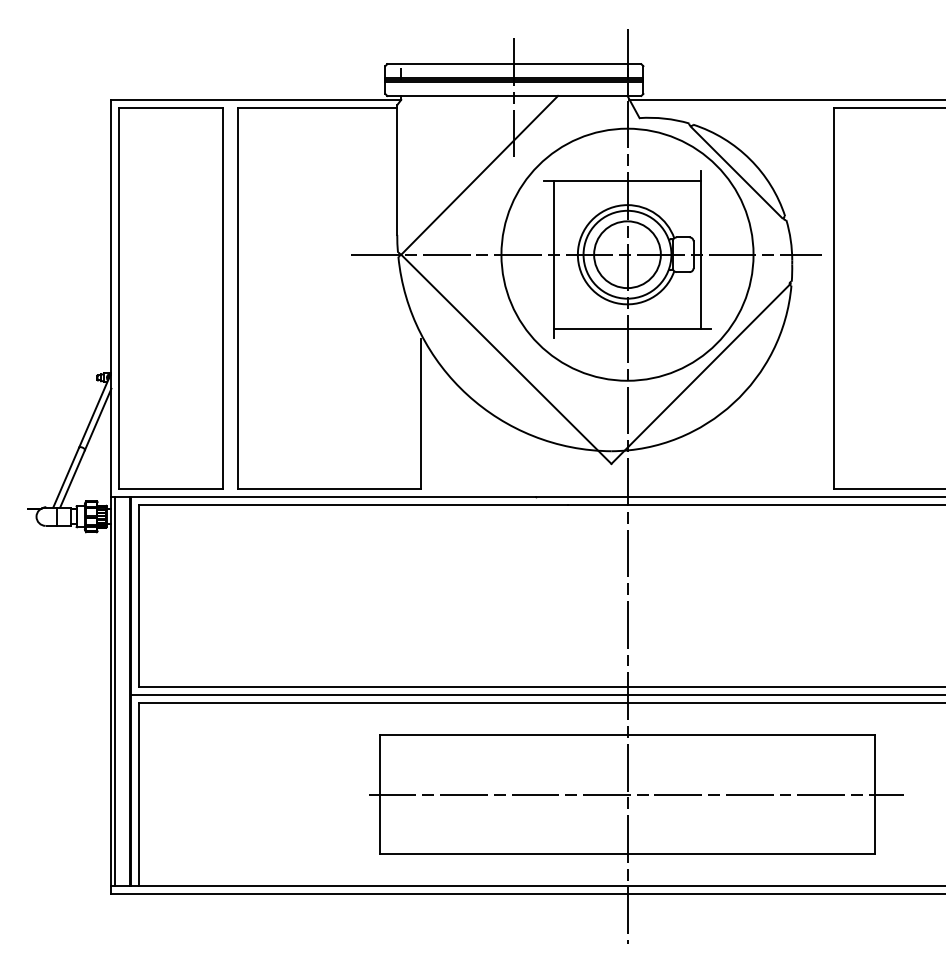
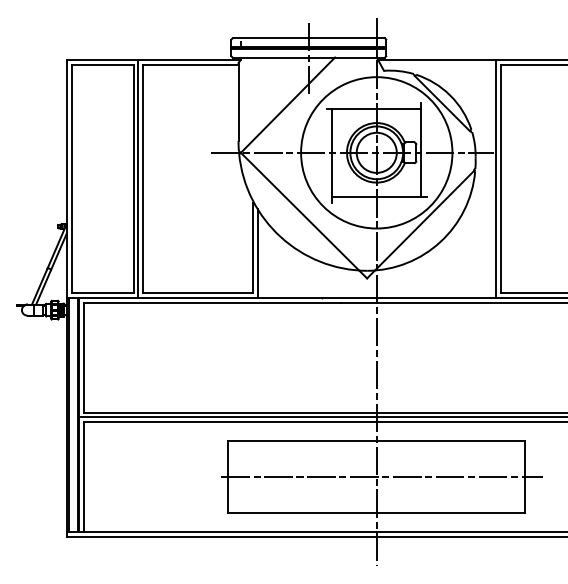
line: (230, 297) -> (138, 178), added
line: (825, 297) -> (495, 178), added
line: (428, 422) -> (257, 253), added

